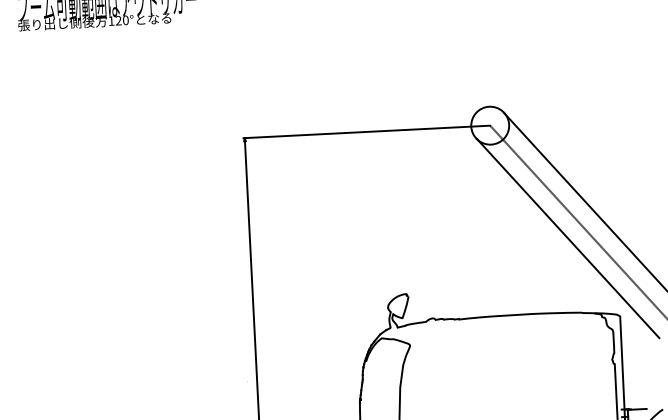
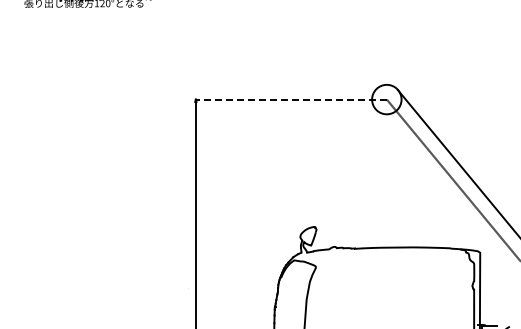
line: (366, 131) -> (290, 99), solid -> dashed
line: (567, 237) -> (442, 189), removed

